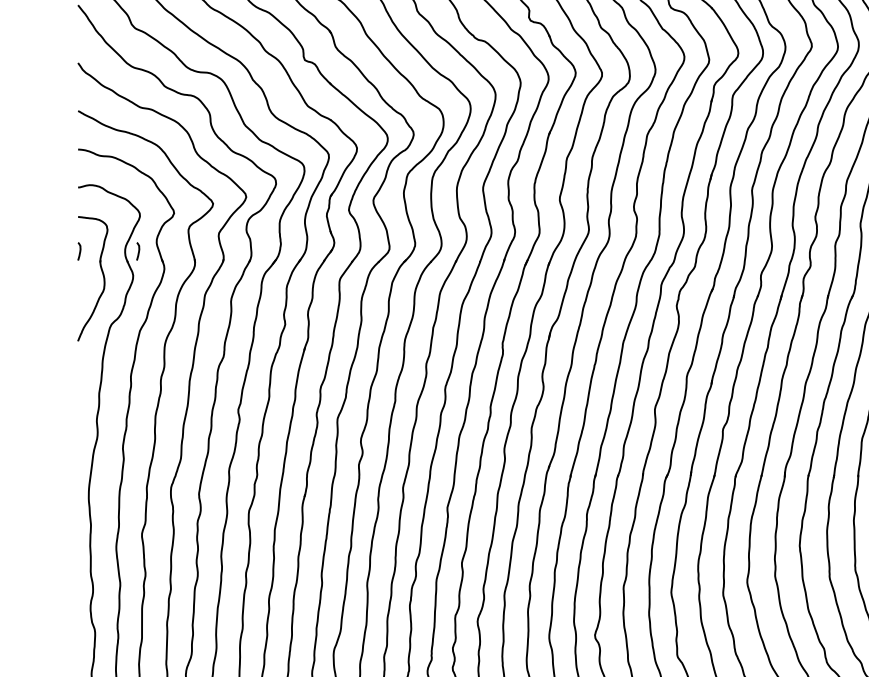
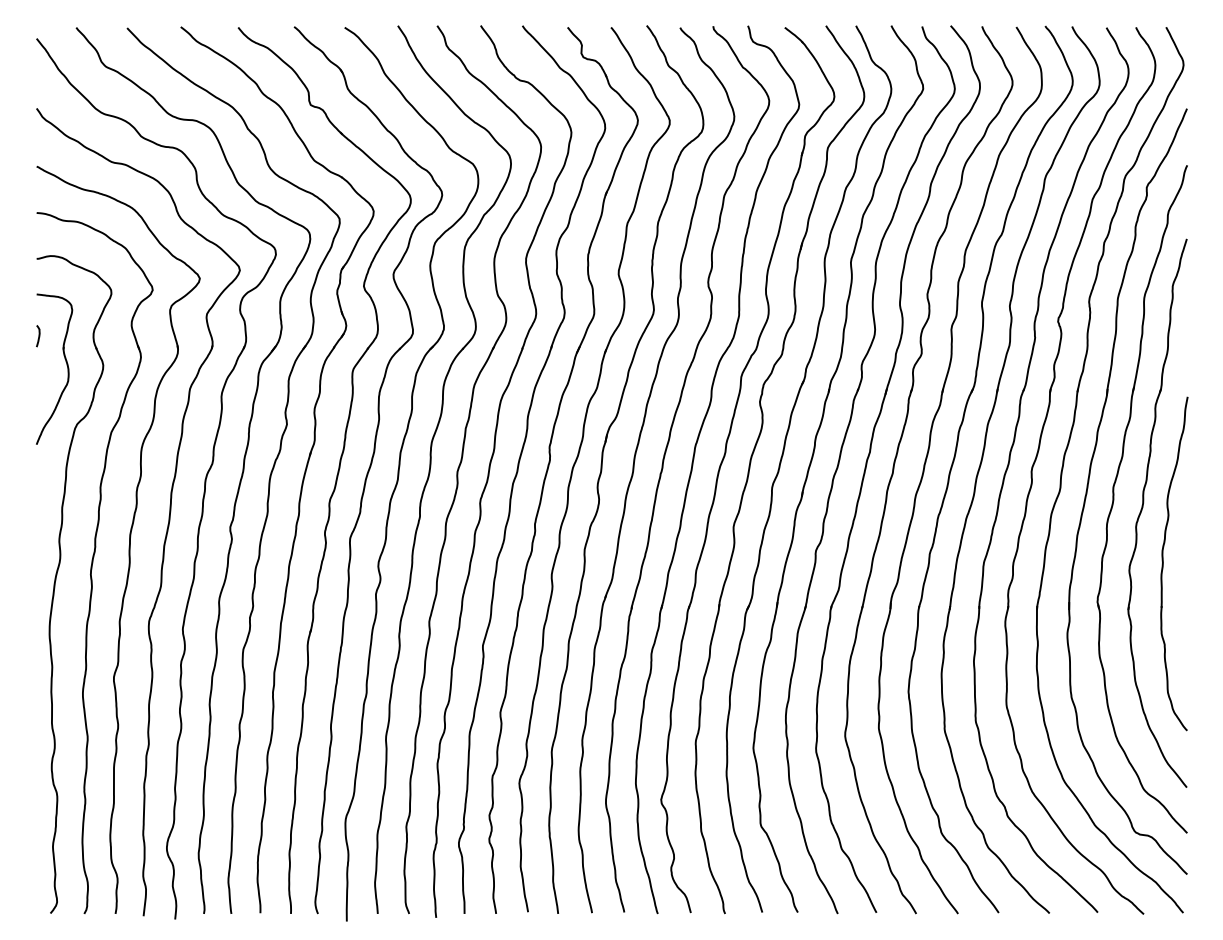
curve: (138, 251) -> (109, 336), removed

